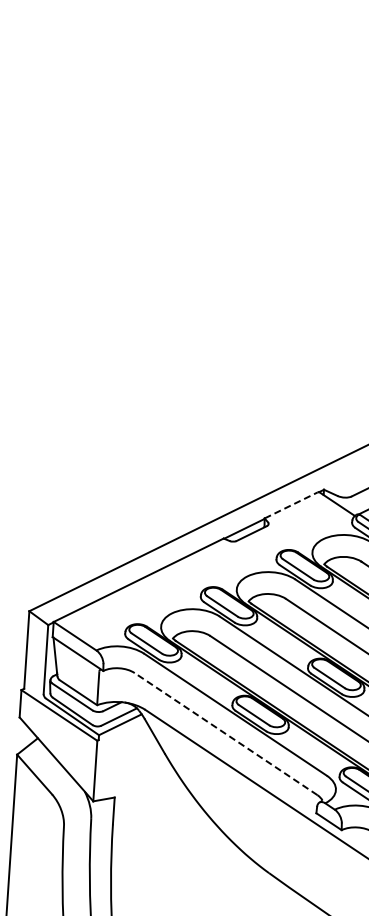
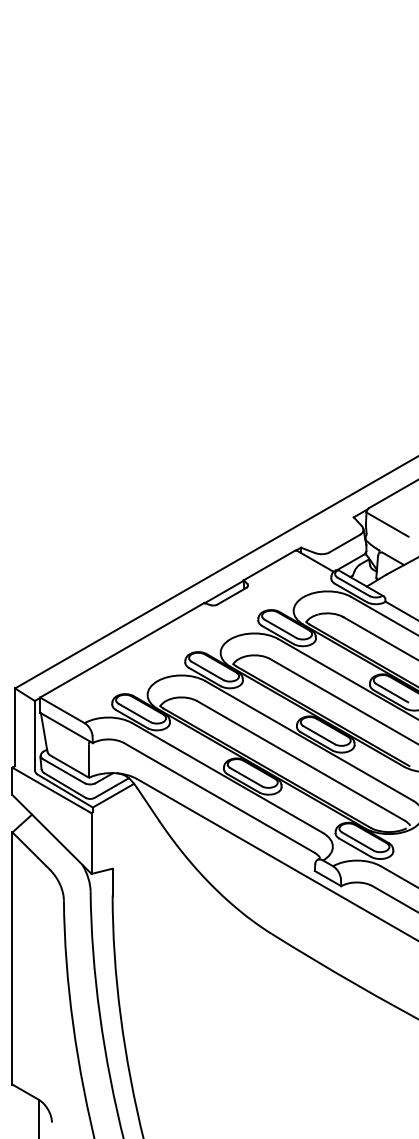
line: (291, 505) -> (269, 565), dashed -> solid
line: (226, 734) -> (219, 798), dashed -> solid

